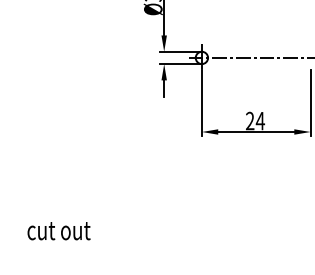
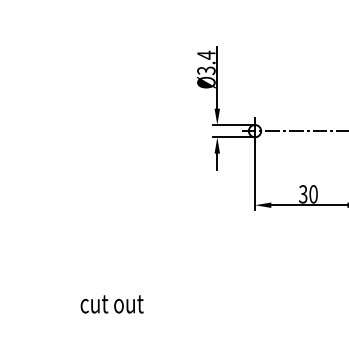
text: (255, 121) -> (308, 194), 24 -> 30

